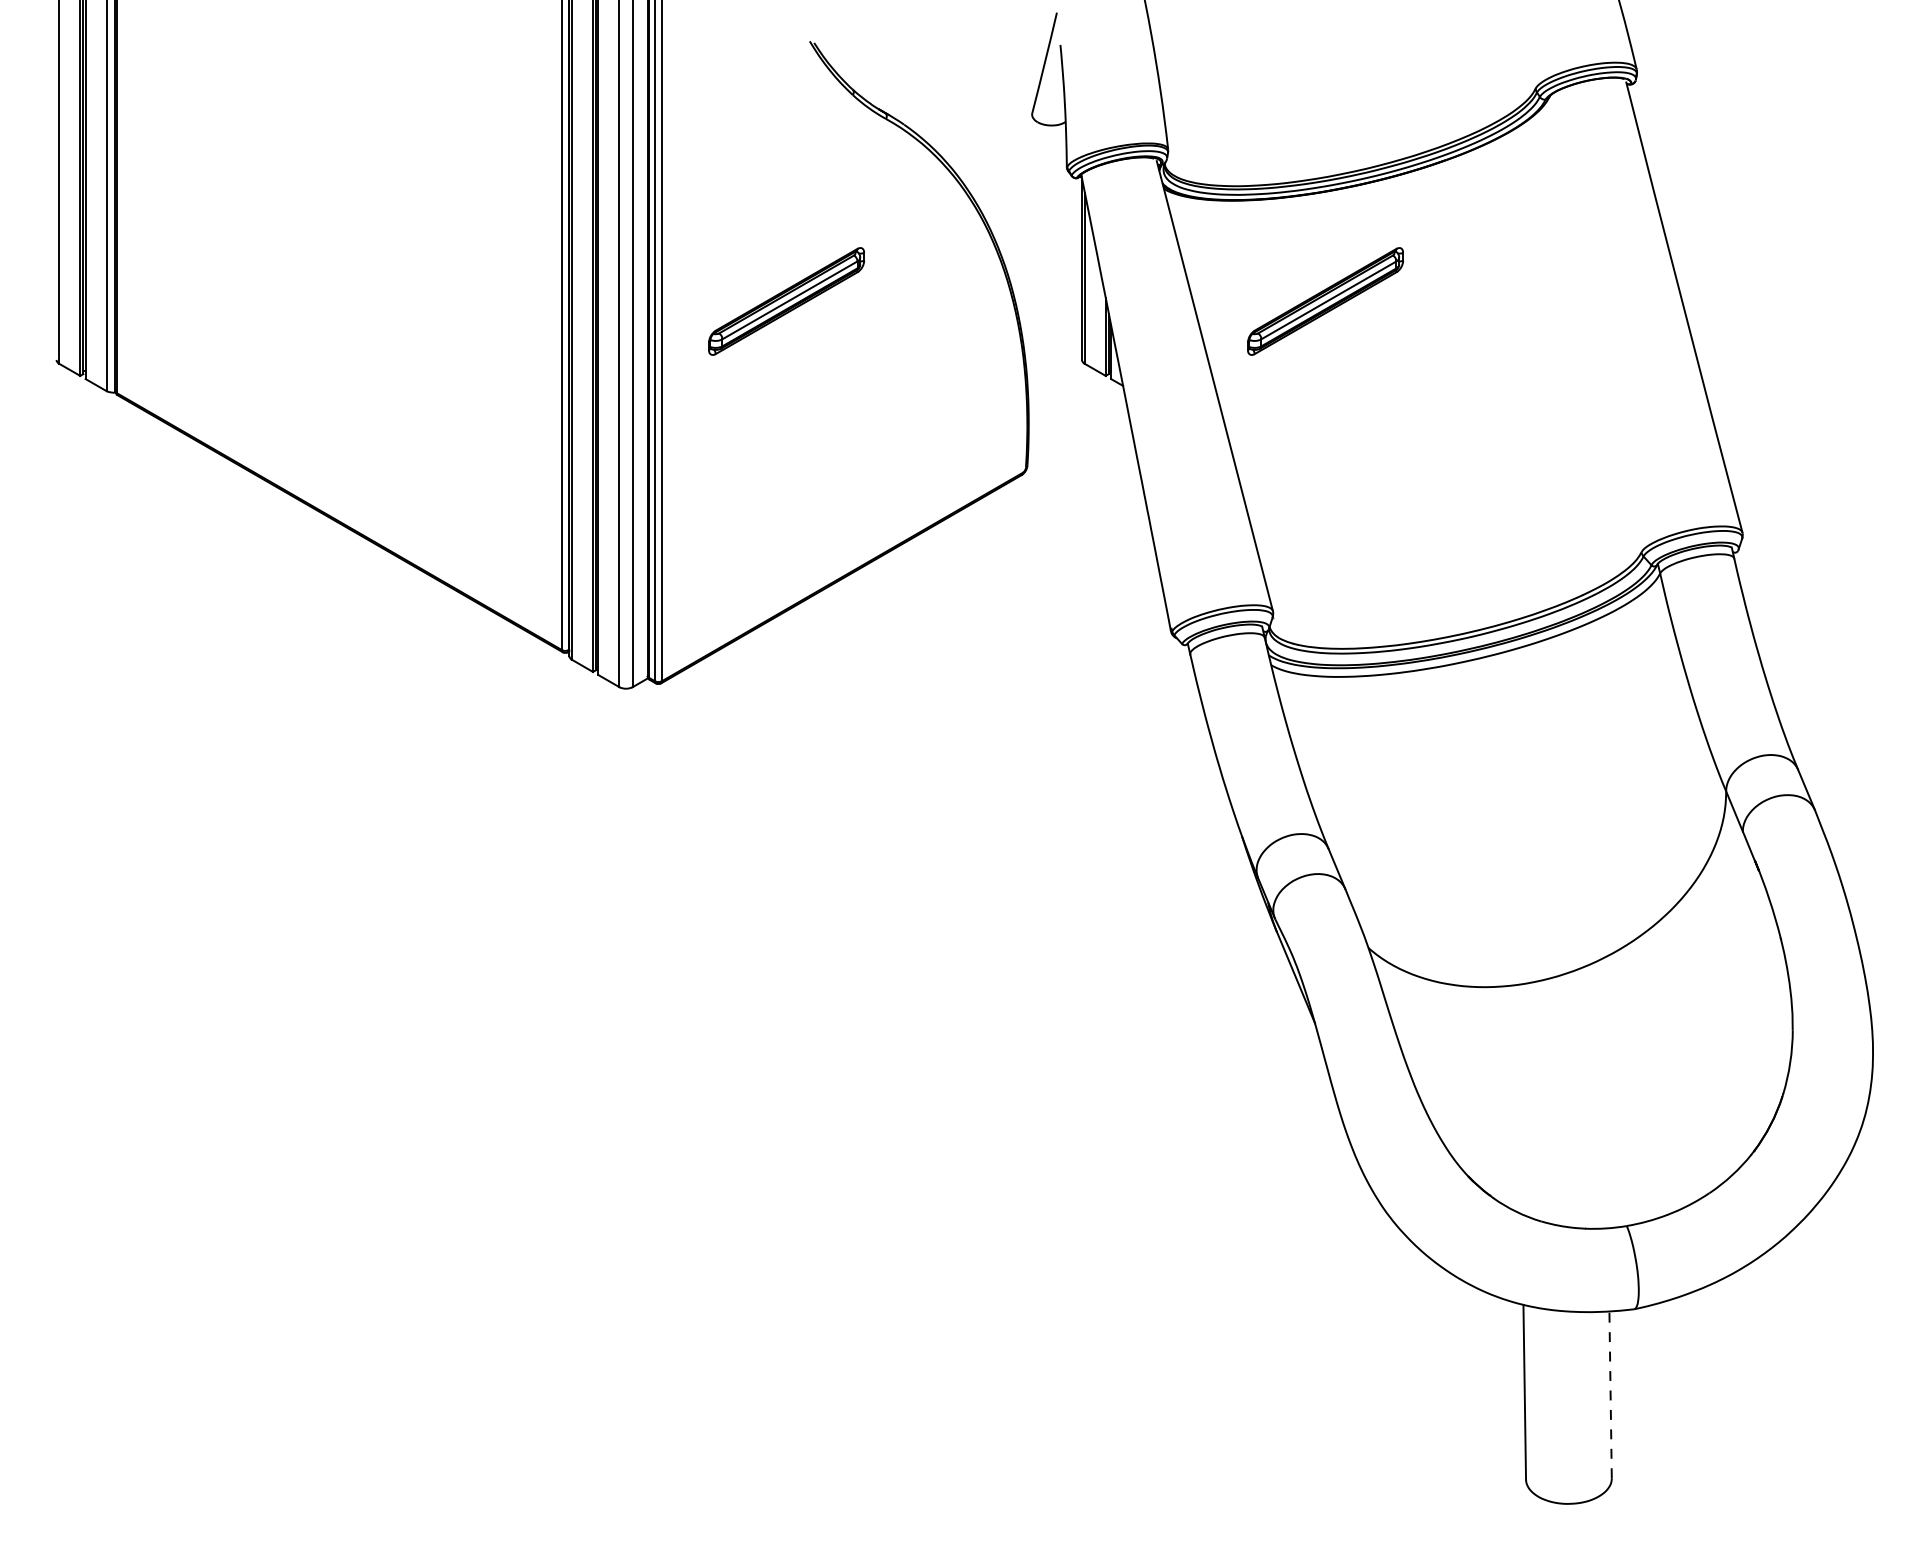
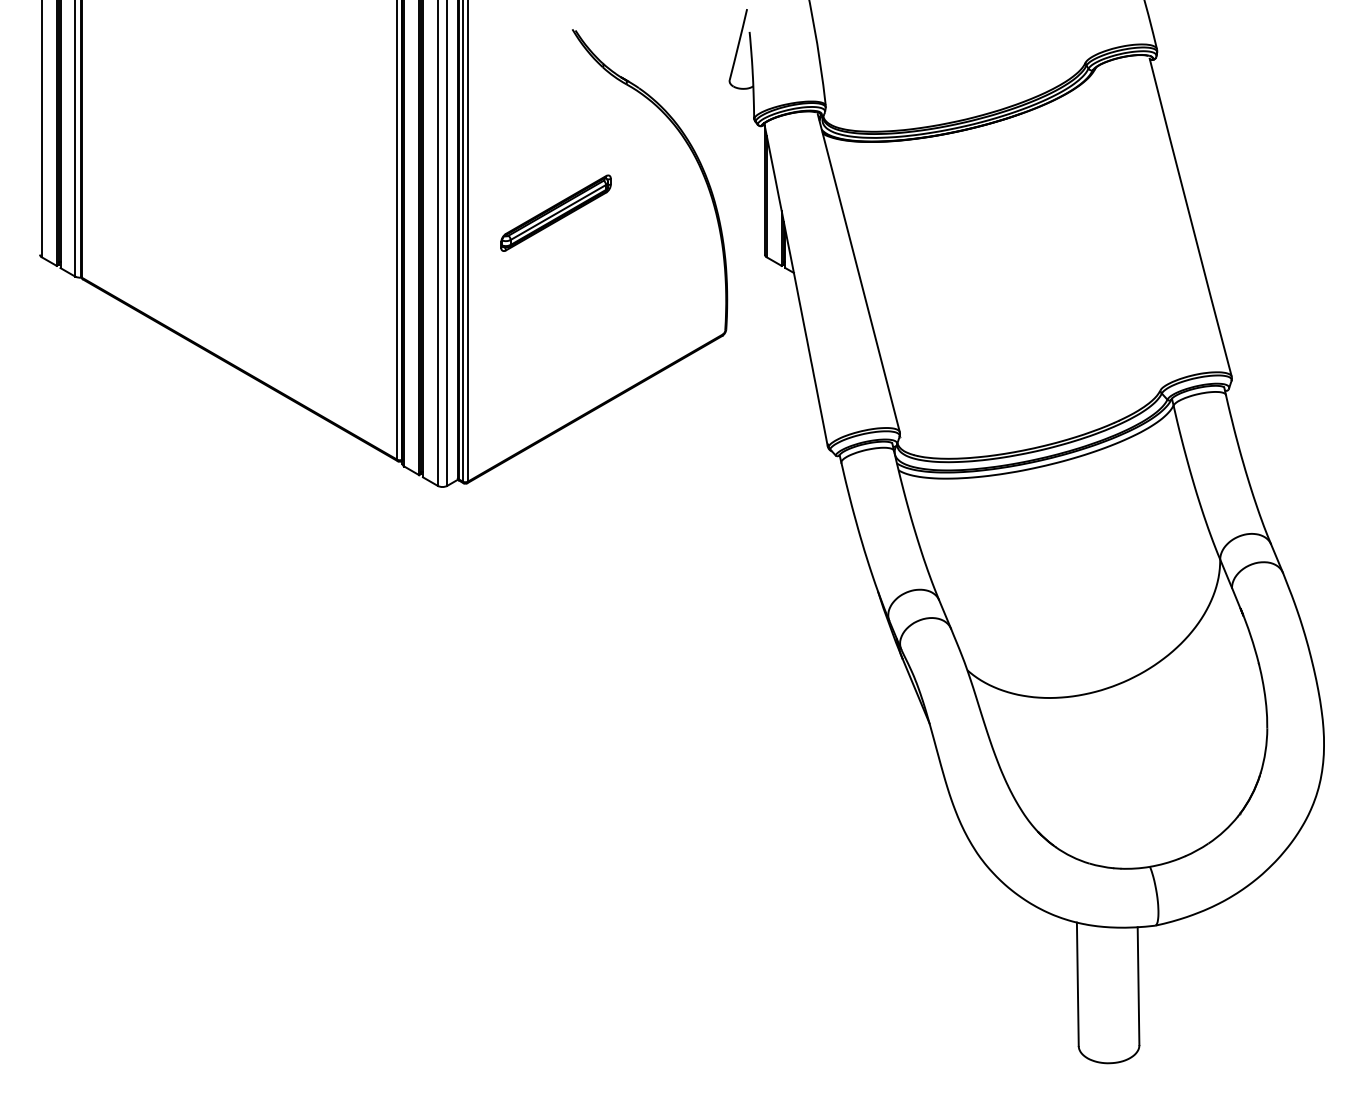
part: (1324, 300) -> (936, 212), removed
line: (1610, 1395) -> (1138, 986), dashed -> solid

